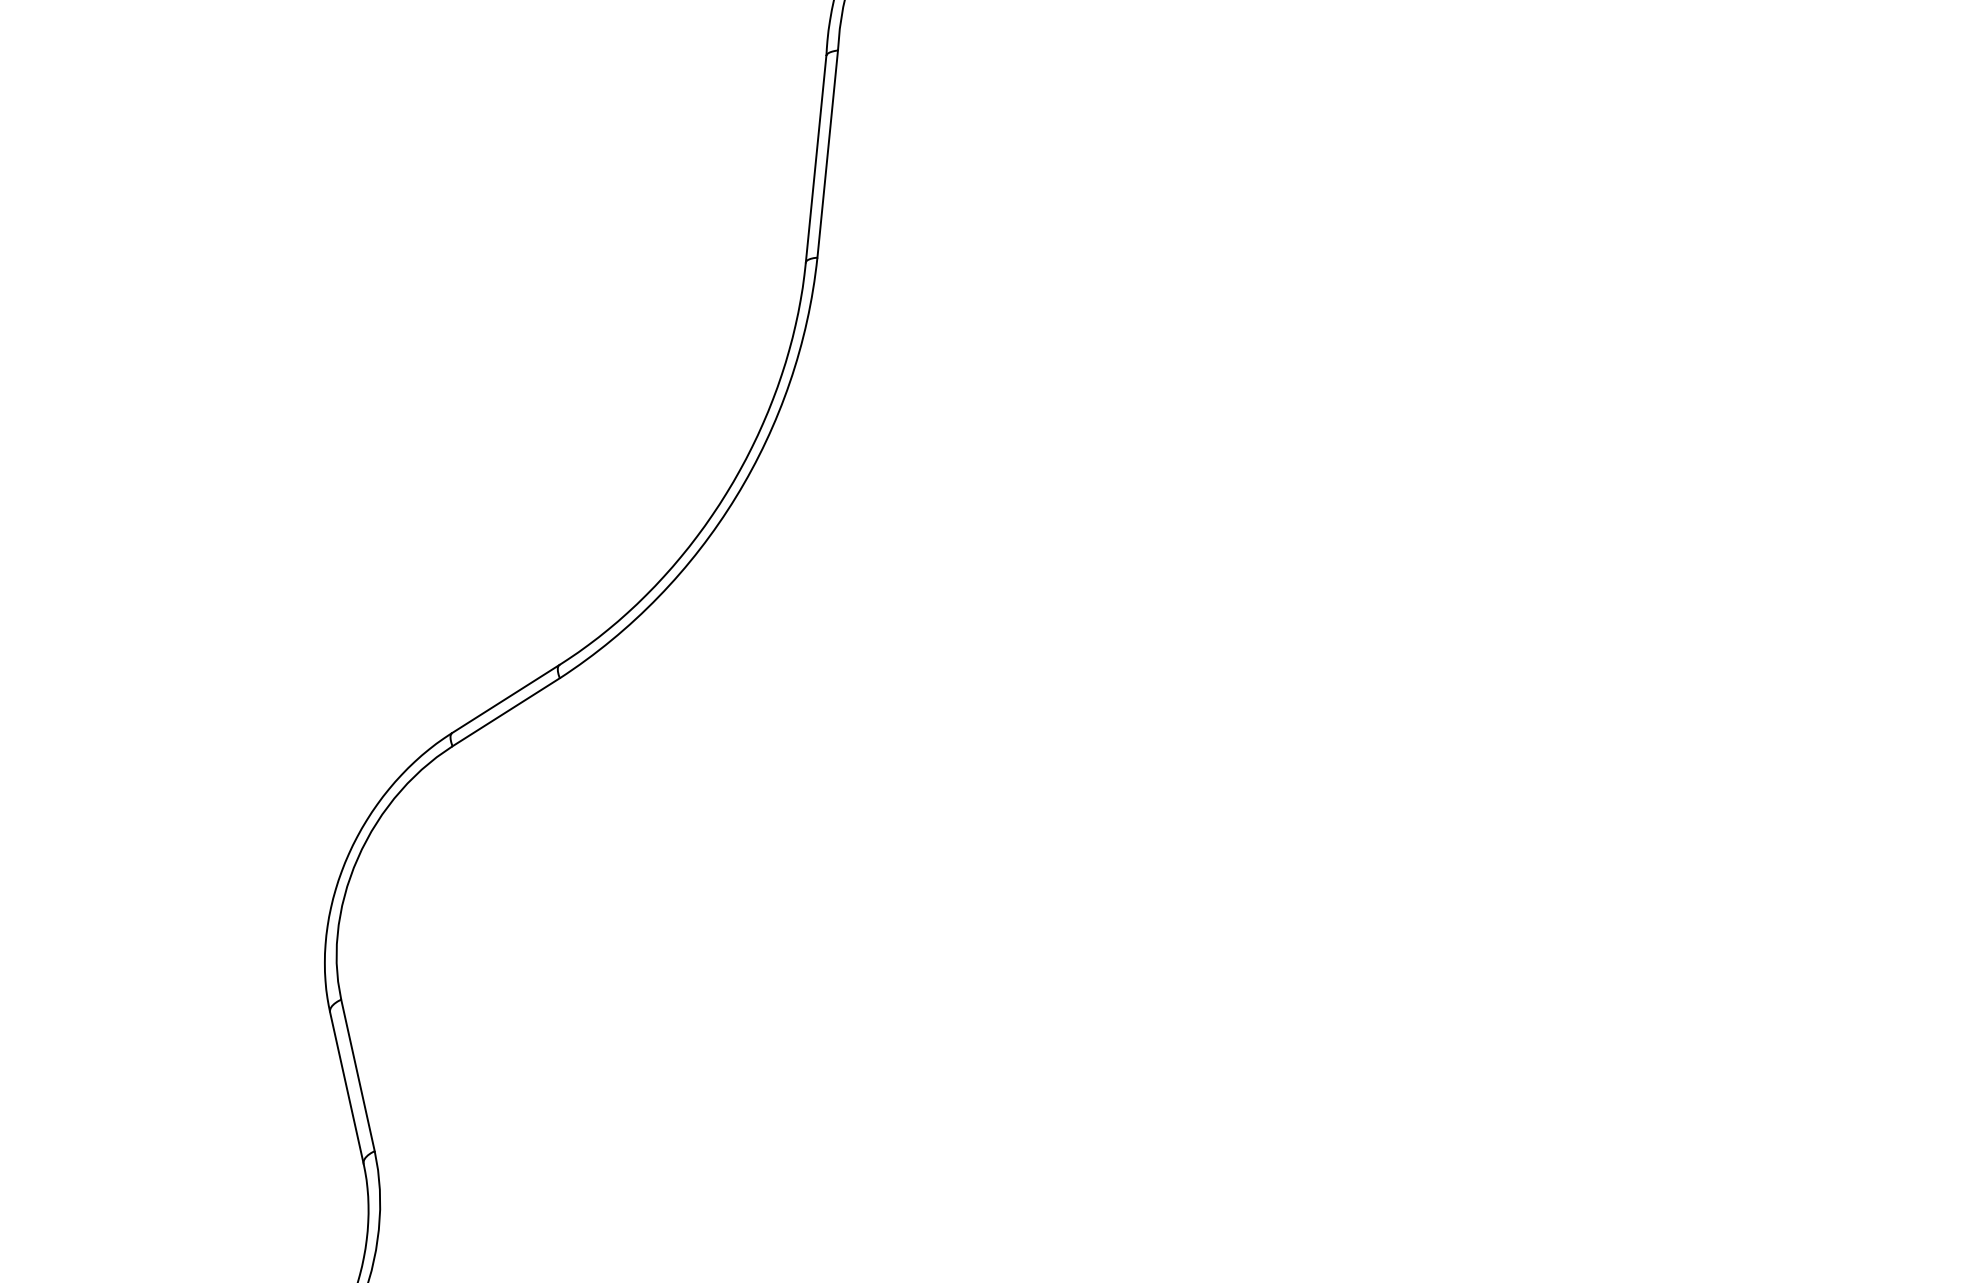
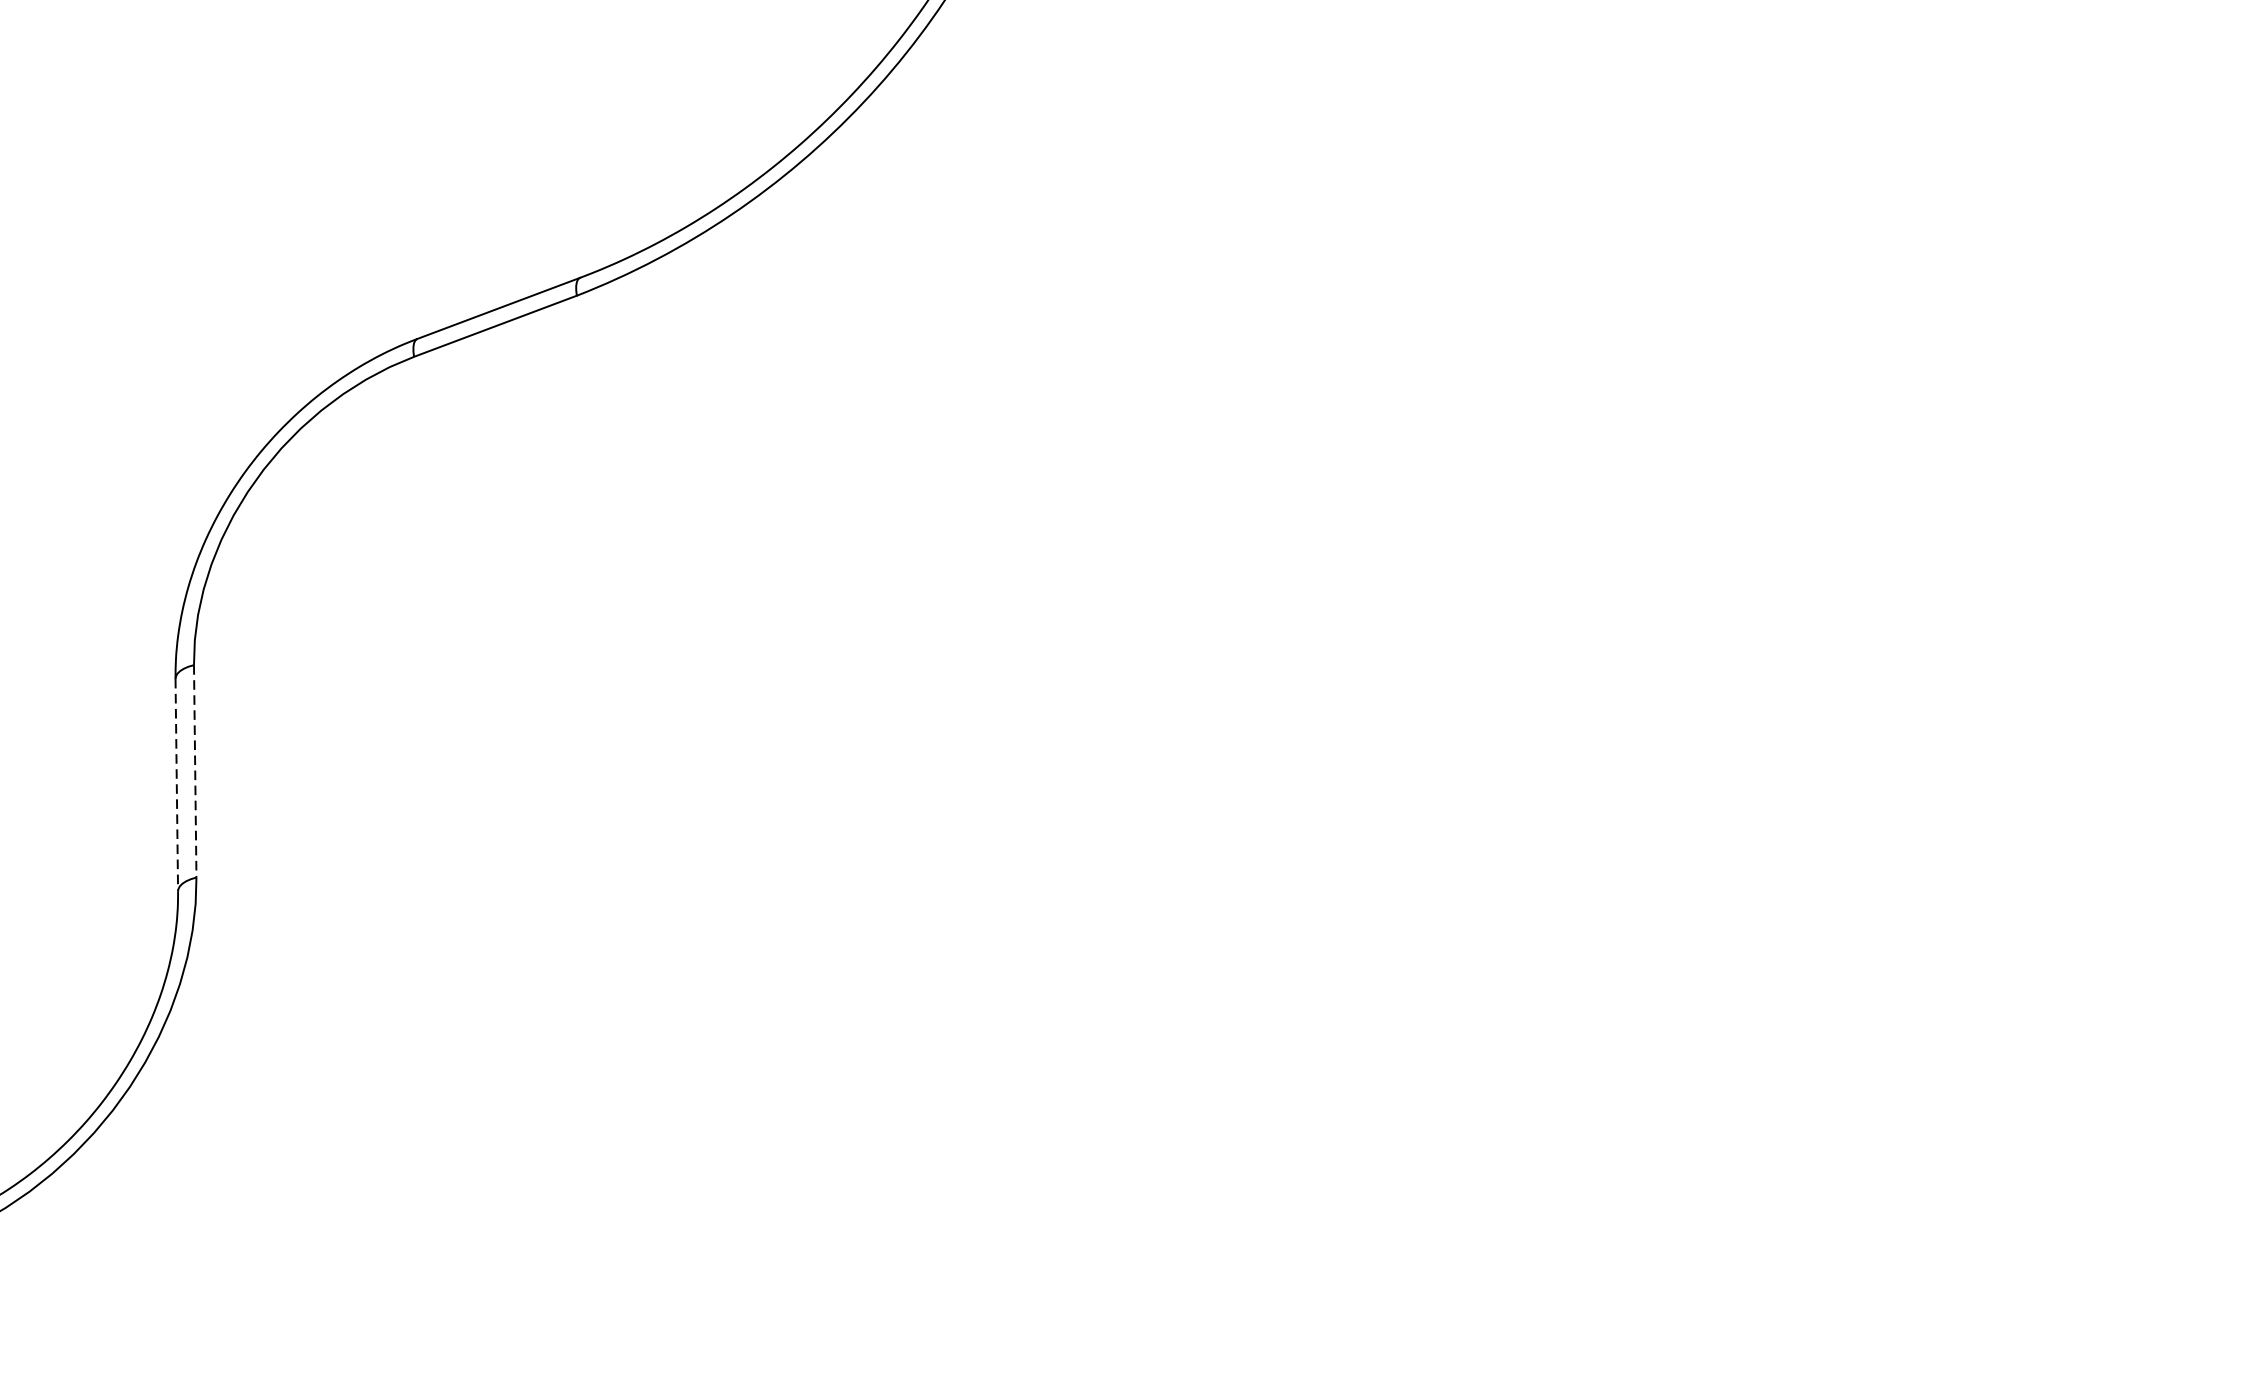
line: (357, 1075) -> (194, 771), solid -> dashed
line: (346, 1087) -> (176, 784), solid -> dashed

